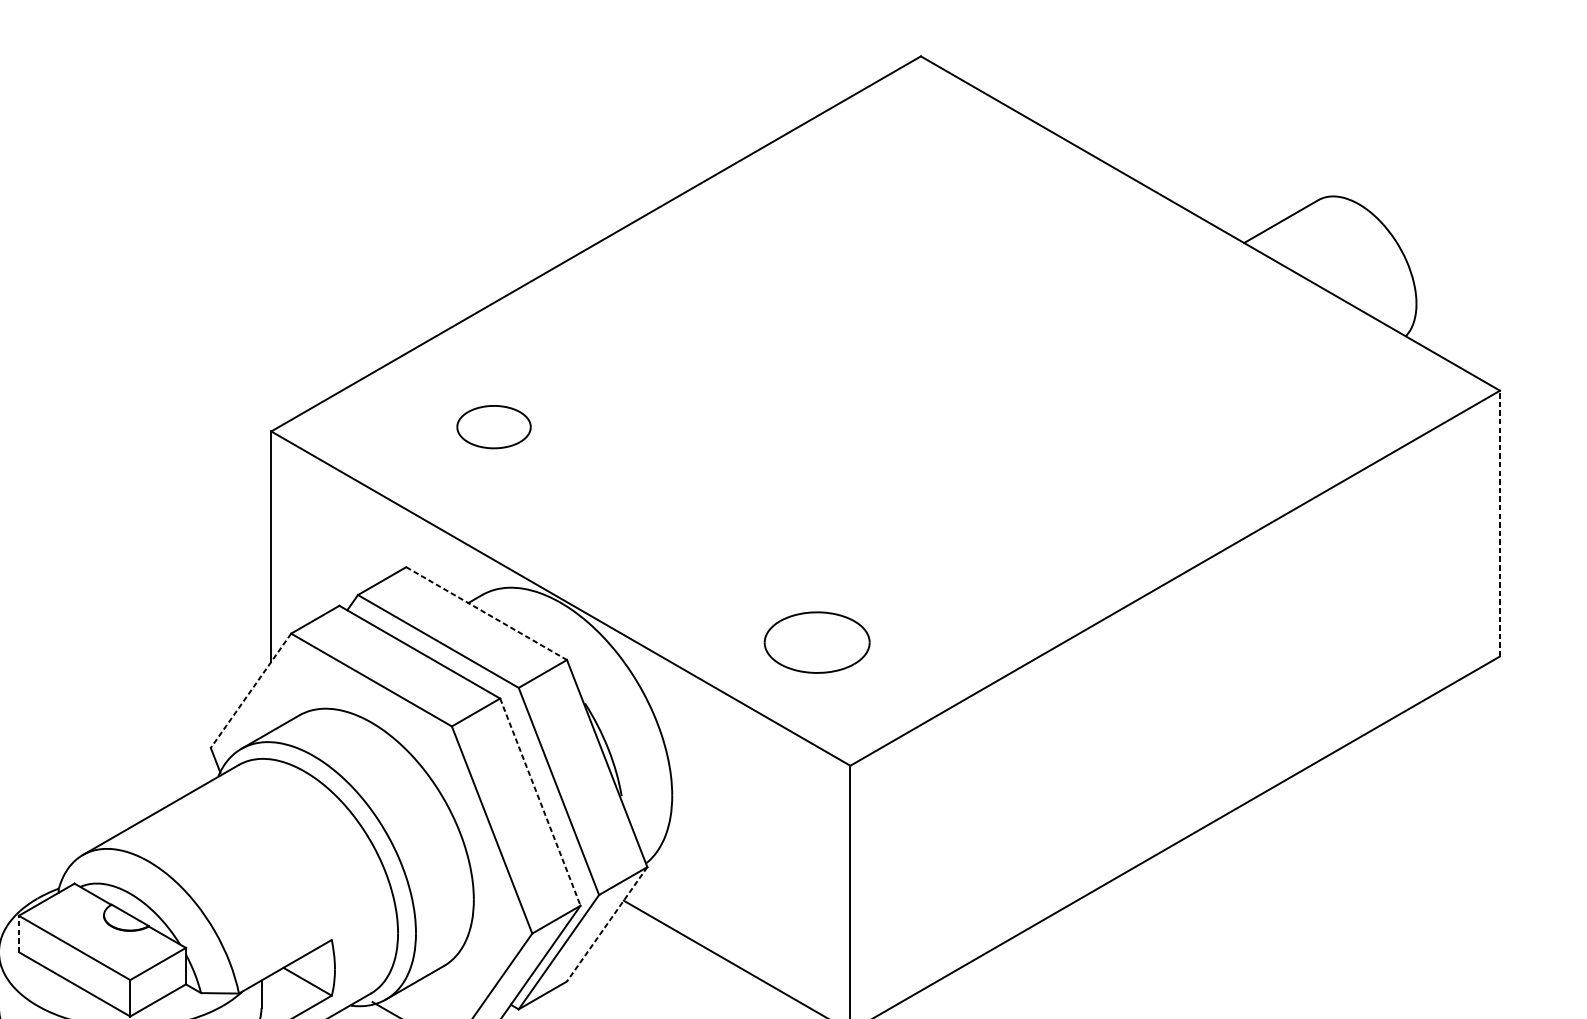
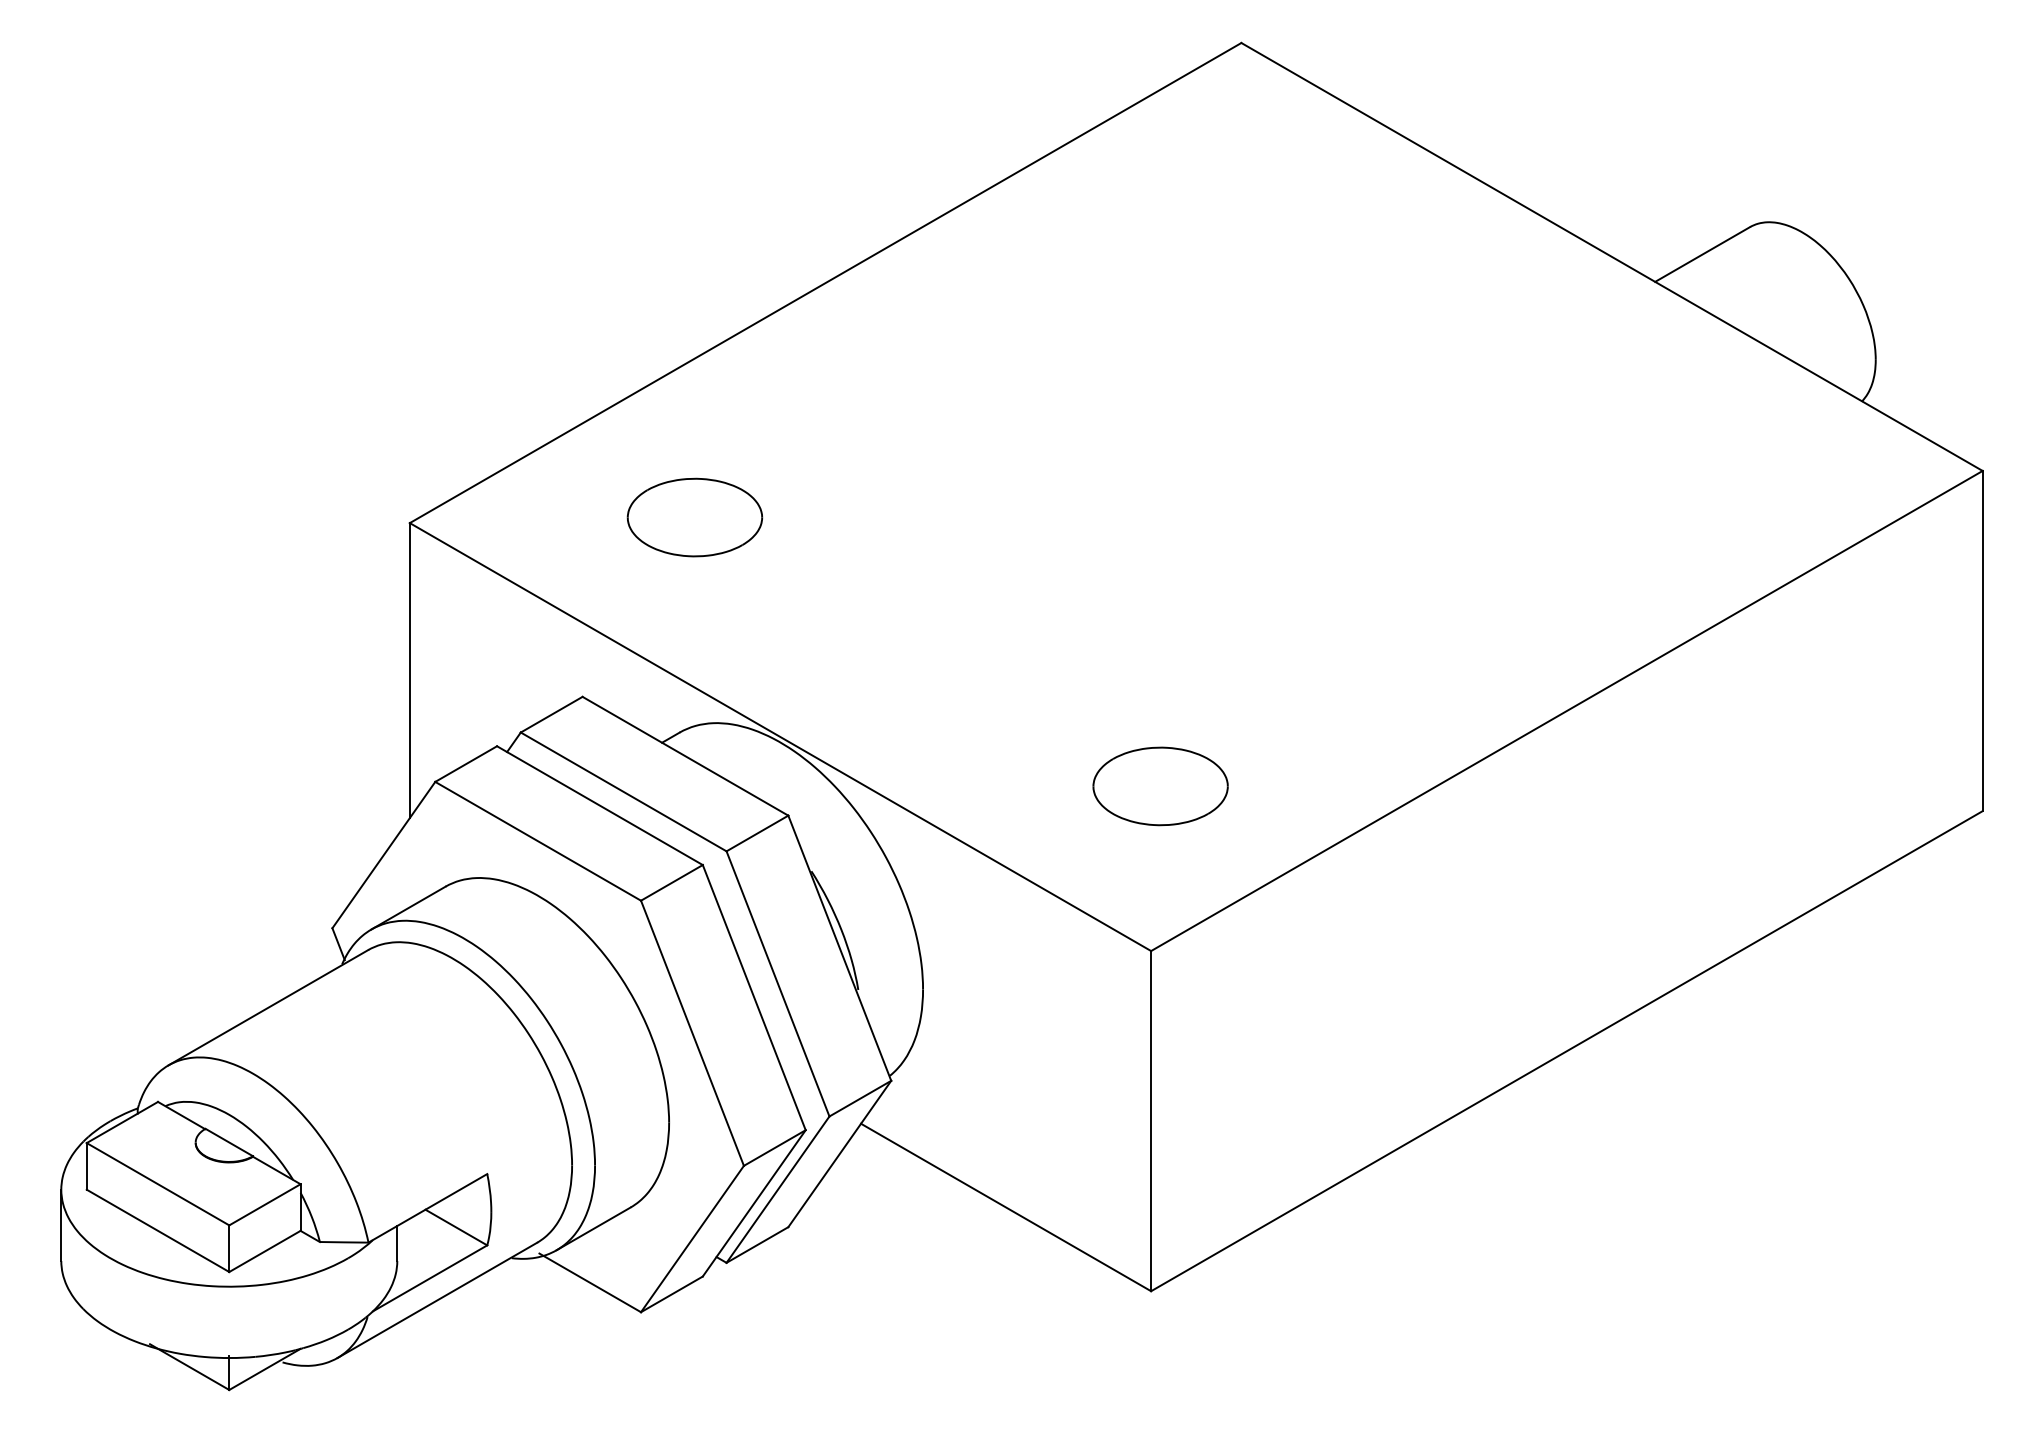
part: (493, 427) -> (694, 517), size x1.43
line: (1499, 523) -> (1982, 640), dashed -> solid
line: (486, 613) -> (685, 756), dashed -> solid
part: (817, 642) -> (1160, 786), moved
line: (250, 691) -> (383, 855), dashed -> solid
line: (540, 802) -> (754, 998), dashed -> solid
line: (606, 924) -> (839, 1154), dashed -> solid
line: (18, 933) -> (86, 1165), dashed -> solid

